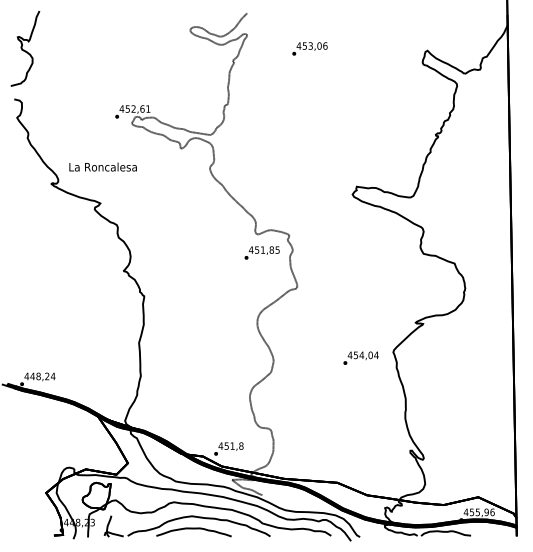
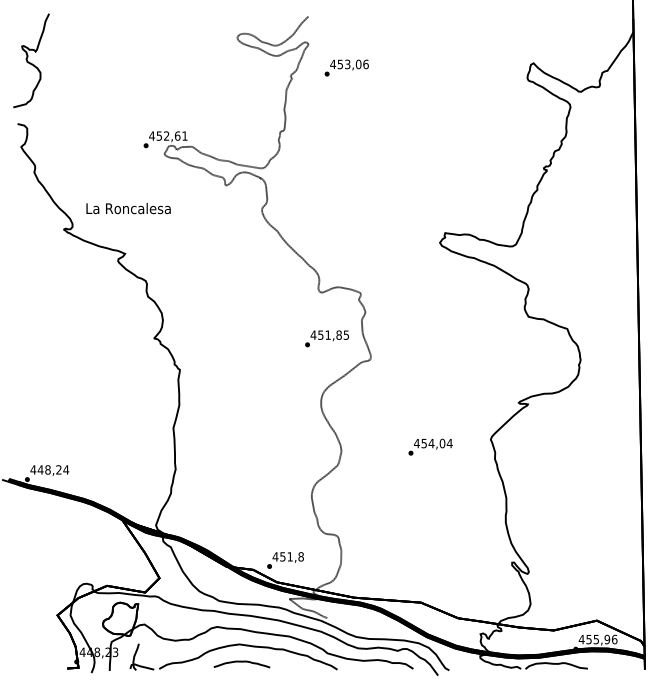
text: (309, 48) -> (346, 67), moved
text: (261, 252) -> (326, 338), moved
text: (361, 357) -> (430, 446), moved
part: (193, 532) -> (241, 664), size x0.6

